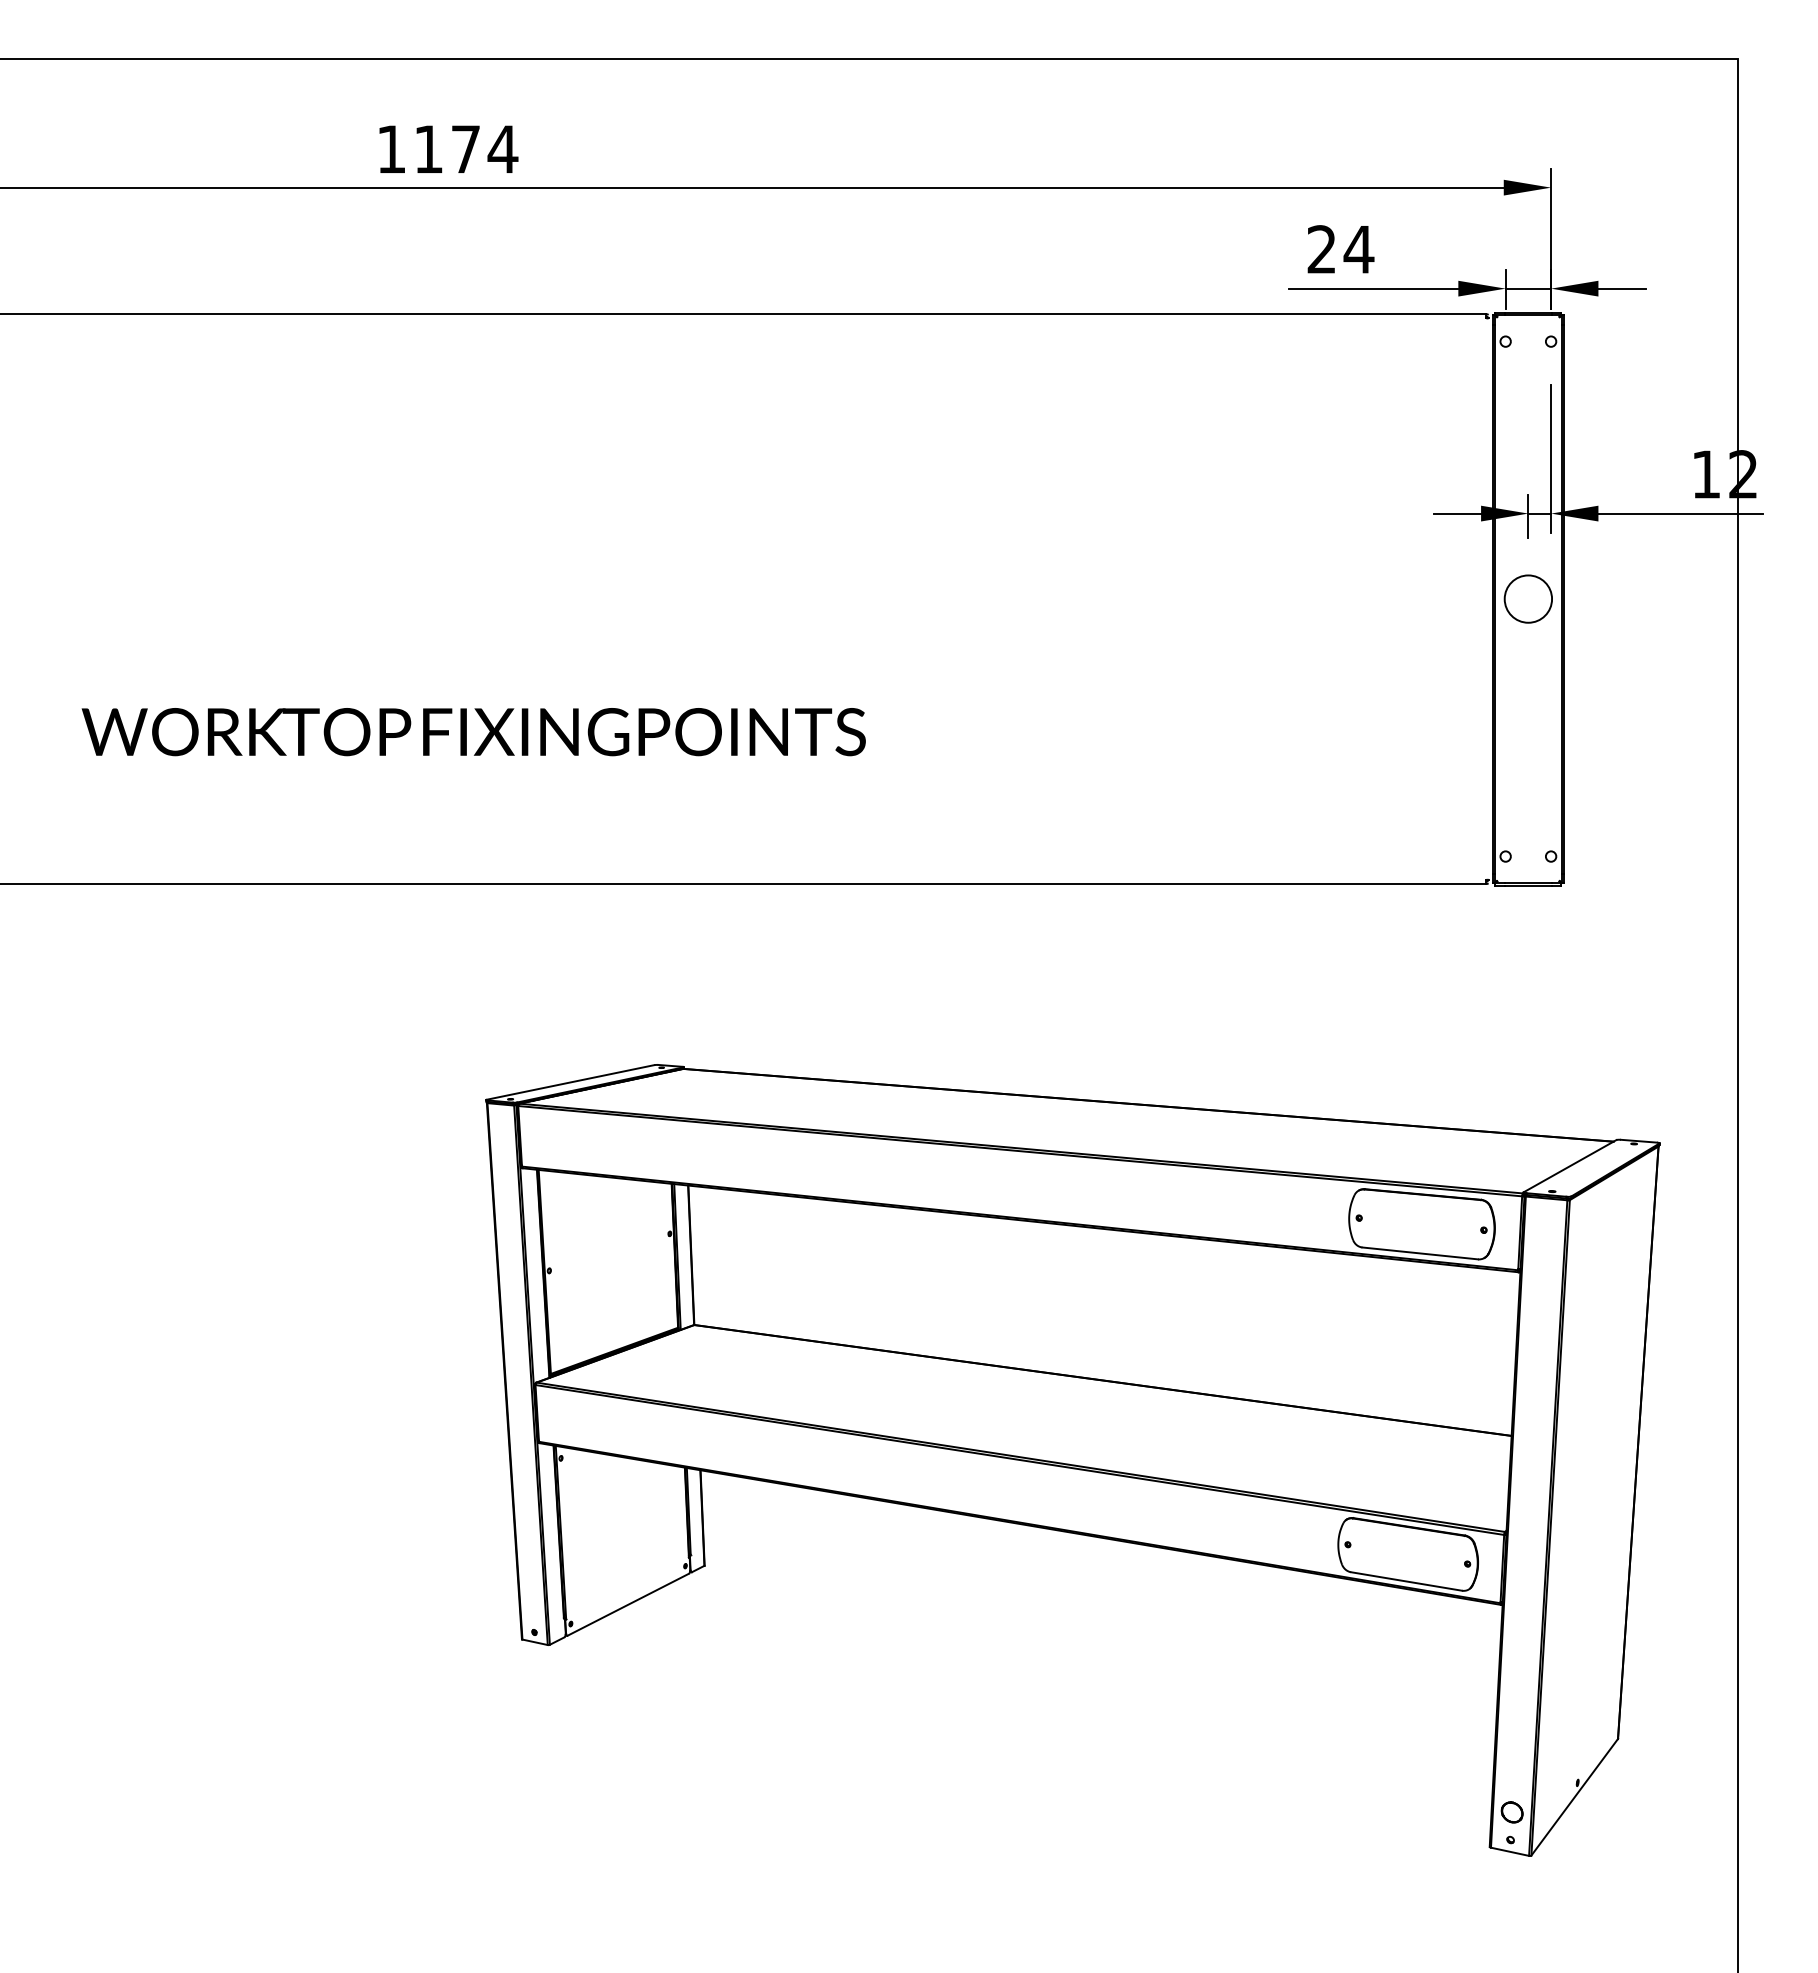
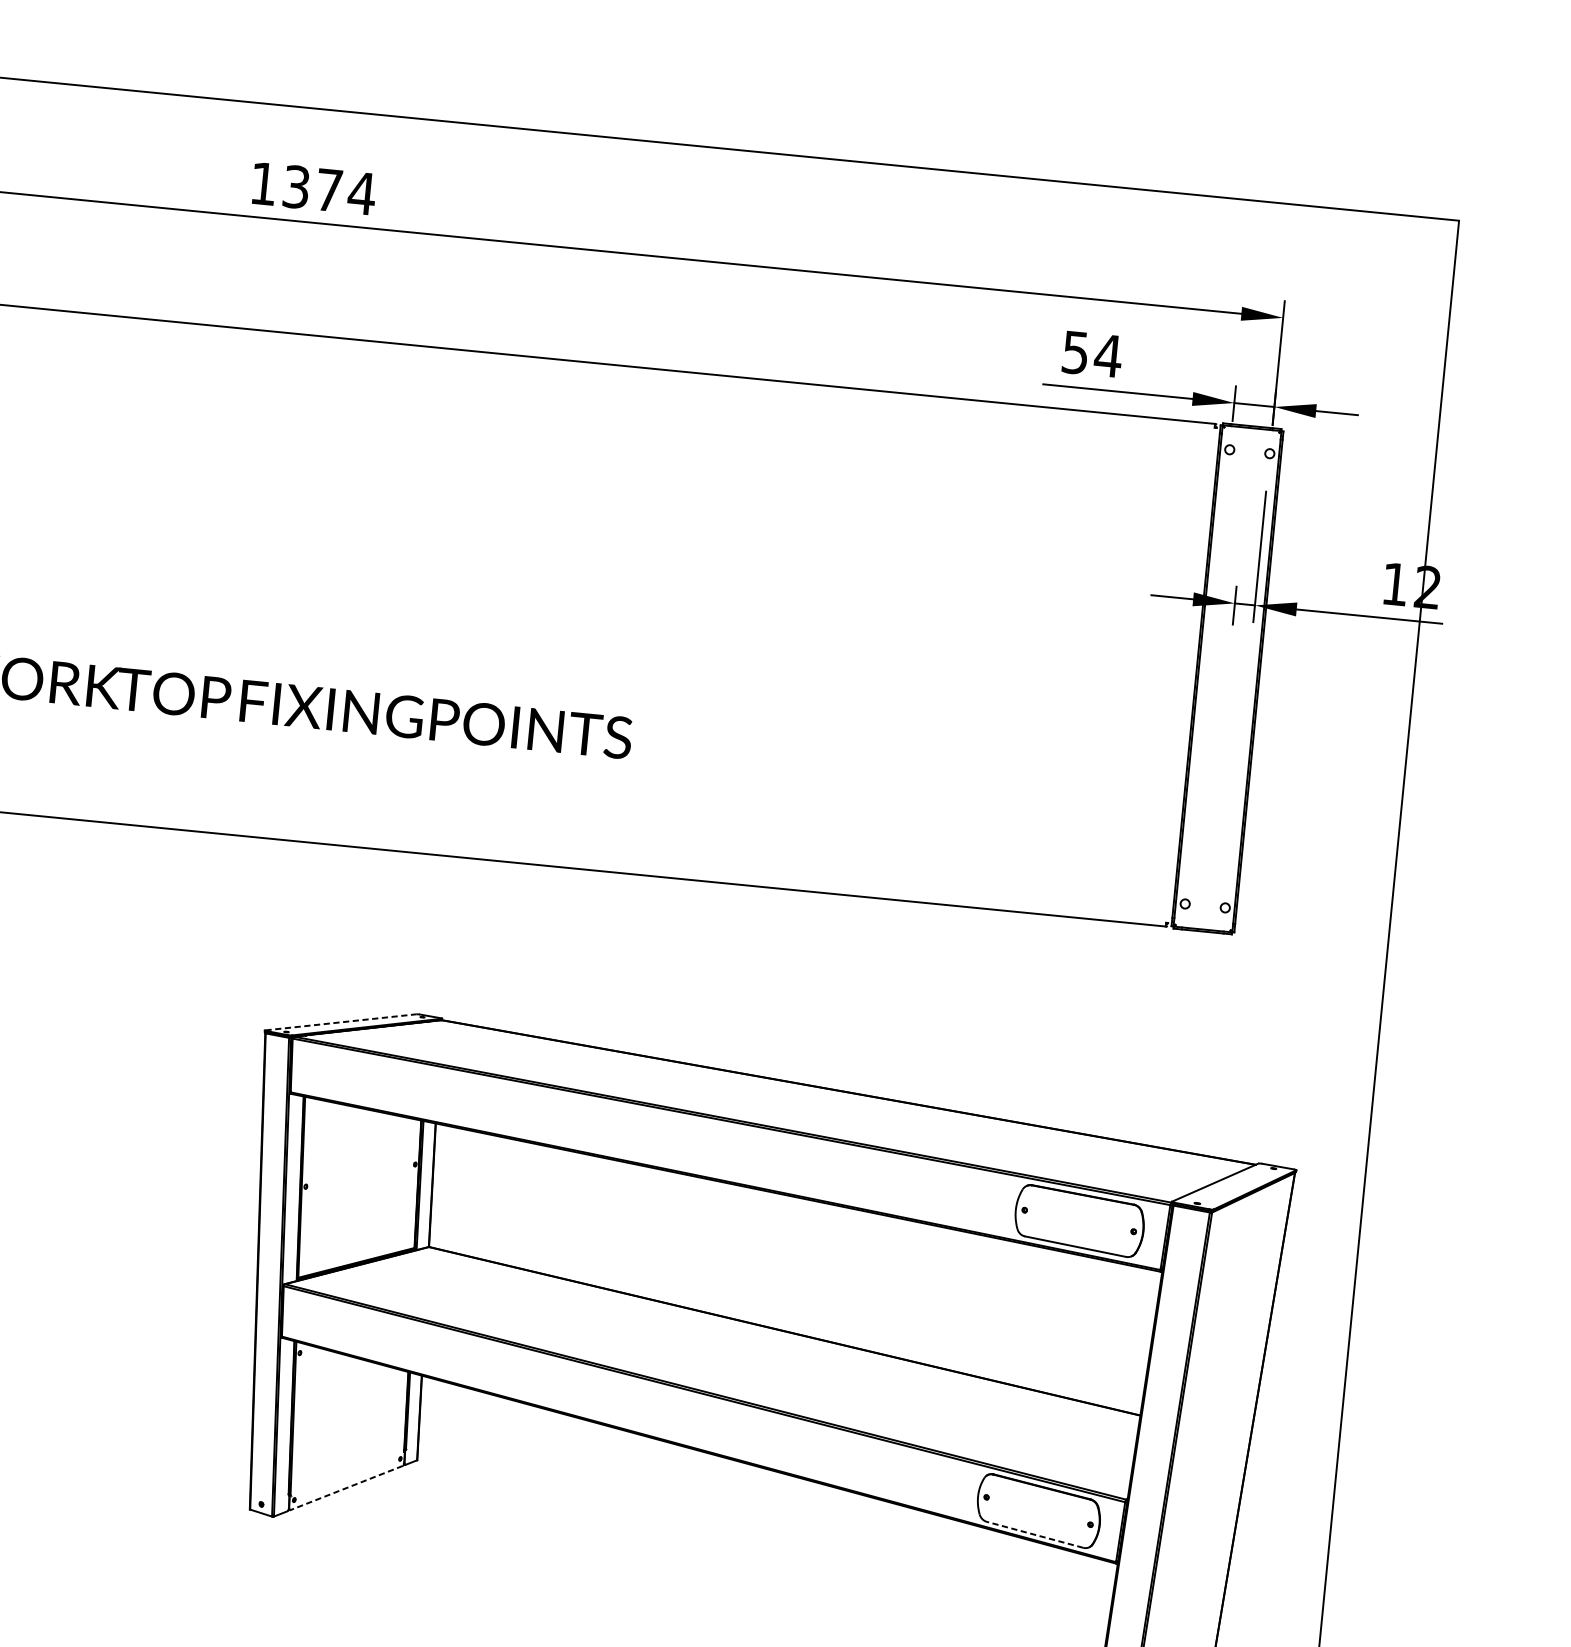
text: (428, 149) -> (296, 187), 1174 -> 1374
text: (1321, 249) -> (1075, 352), 24 -> 54
circle: (1527, 598) -> (1226, 678), removed
line: (570, 1082) -> (340, 1022), solid -> dashed
line: (1406, 1581) -> (1035, 1534), solid -> dashed
line: (628, 1604) -> (346, 1487), solid -> dashed

